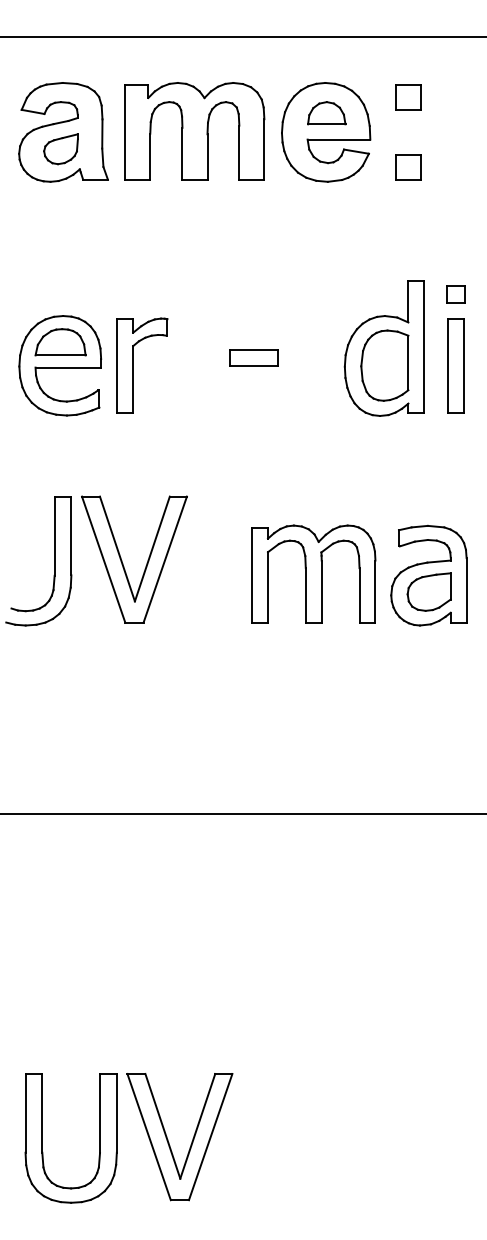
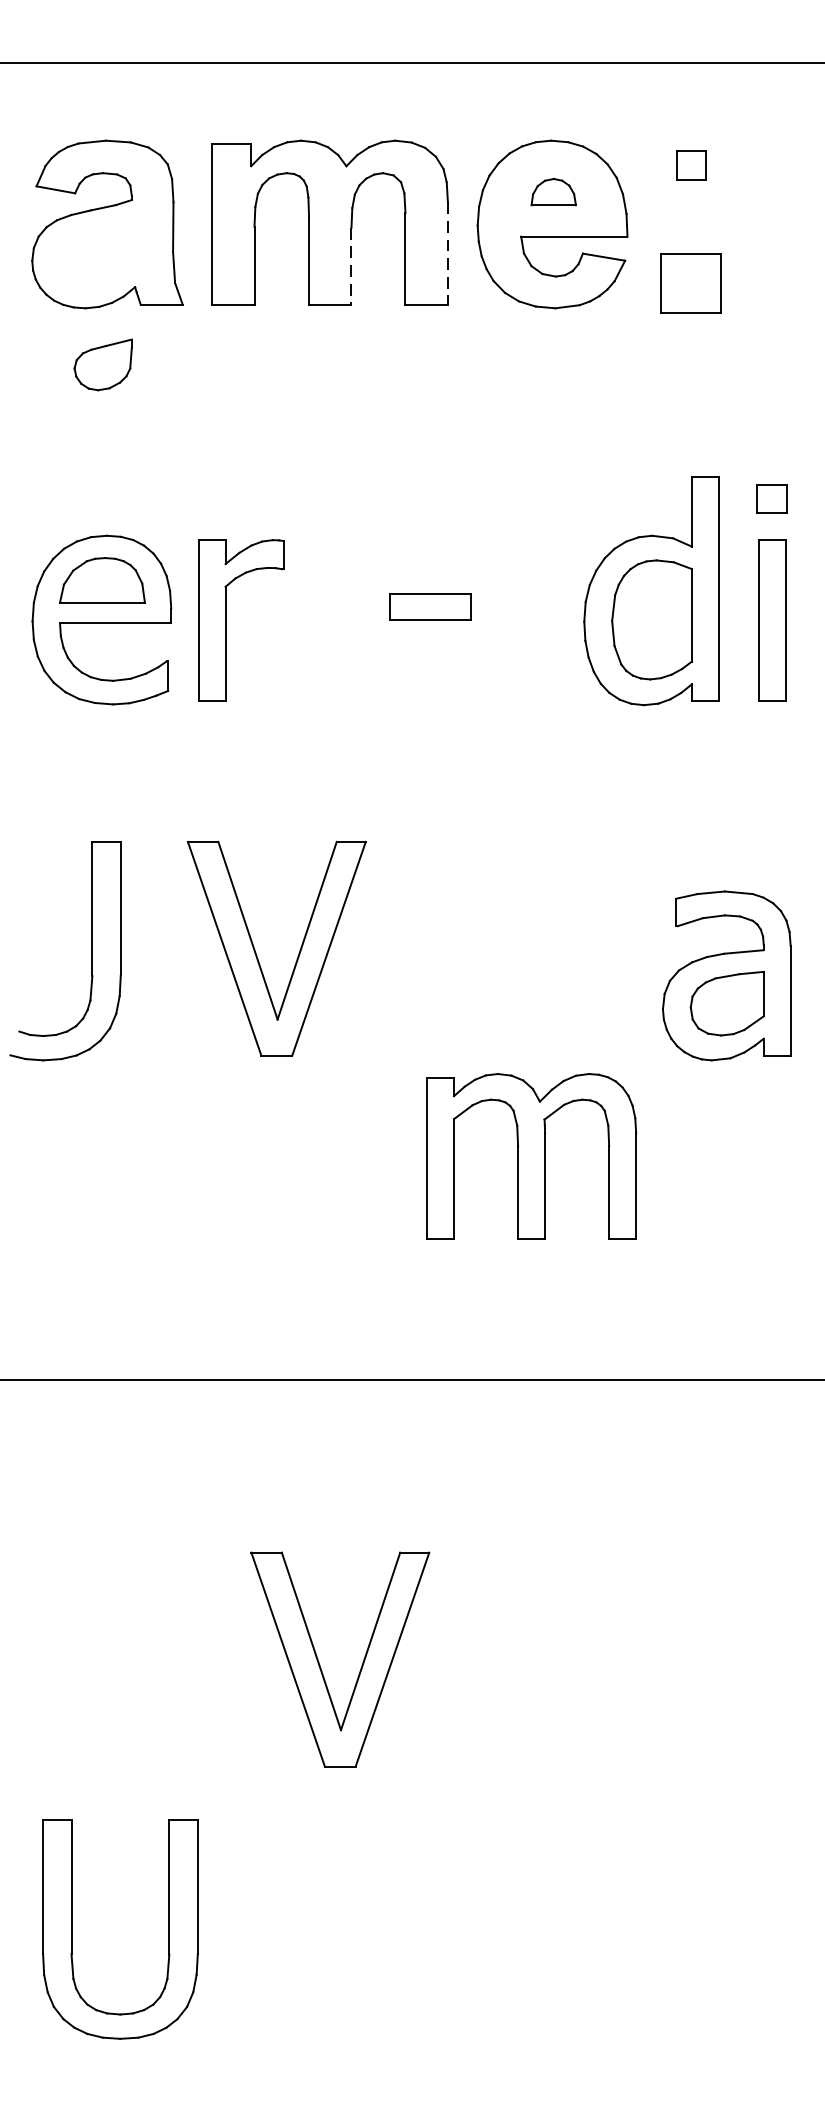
part: (408, 97) -> (692, 165), size x0.7
part: (326, 113) -> (553, 192), size x0.7
part: (60, 149) -> (102, 365), moved
line: (264, 149) -> (448, 253), solid -> dashed
line: (207, 156) -> (351, 265), solid -> dashed
part: (408, 167) -> (692, 284), size x1.4
part: (123, 563) -> (258, 955), moved
part: (313, 573) -> (531, 1155), moved
part: (168, 1139) -> (320, 1663), moved

